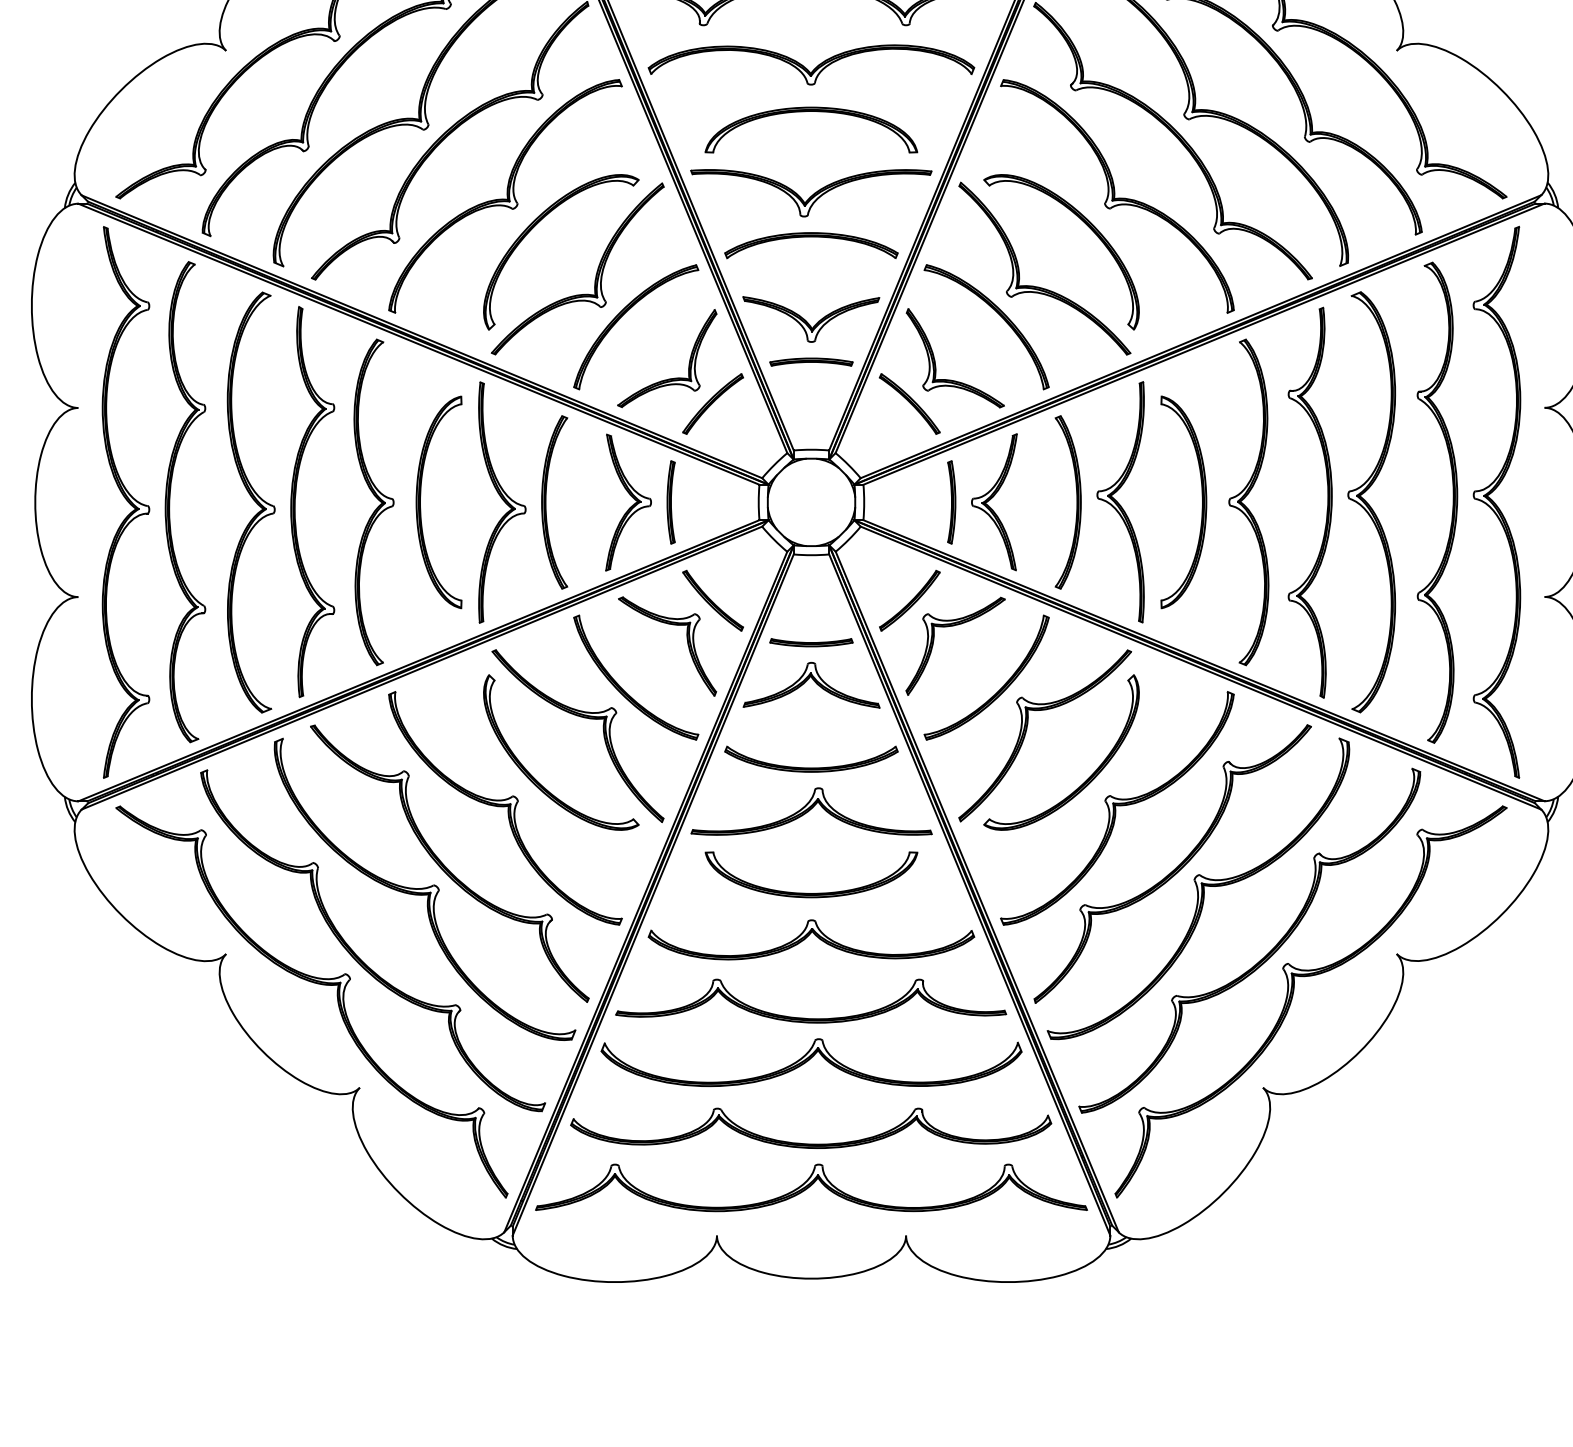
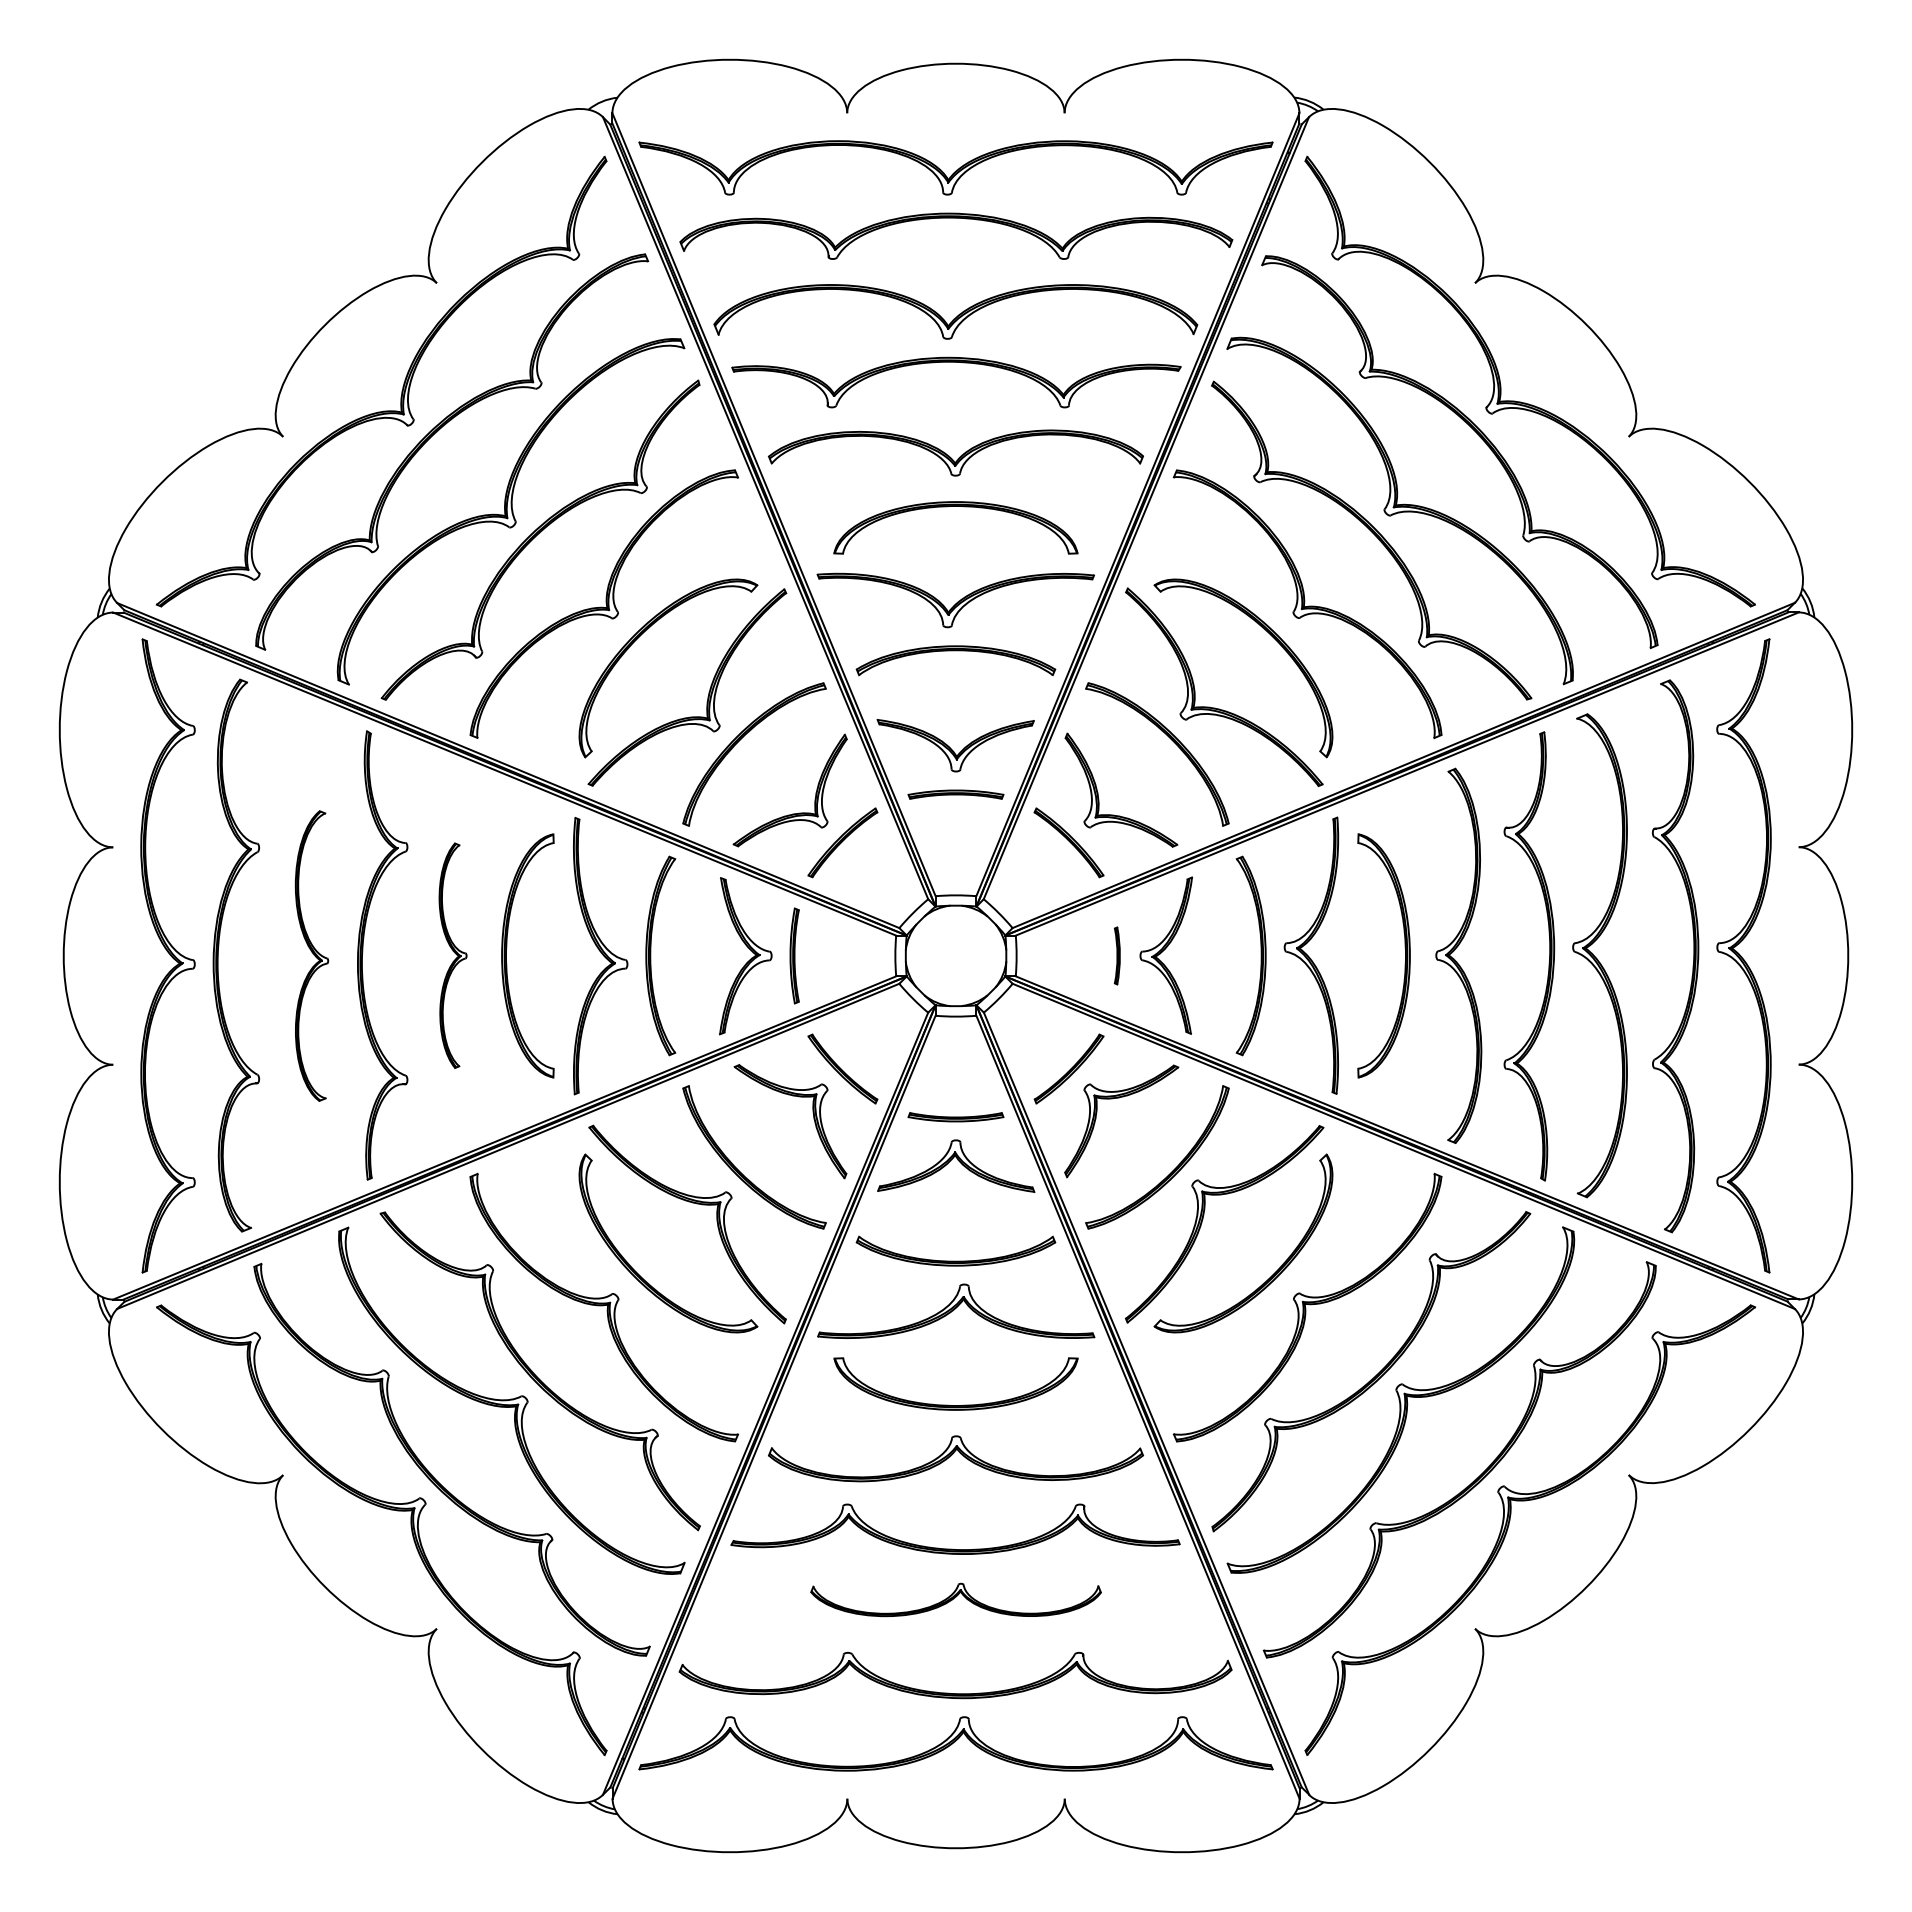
part: (250, 502) -> (311, 955), size x0.6
part: (373, 502) -> (452, 955), size x0.6
part: (951, 502) -> (1117, 955), size x0.6
part: (811, 1062) -> (955, 1599), size x0.6

